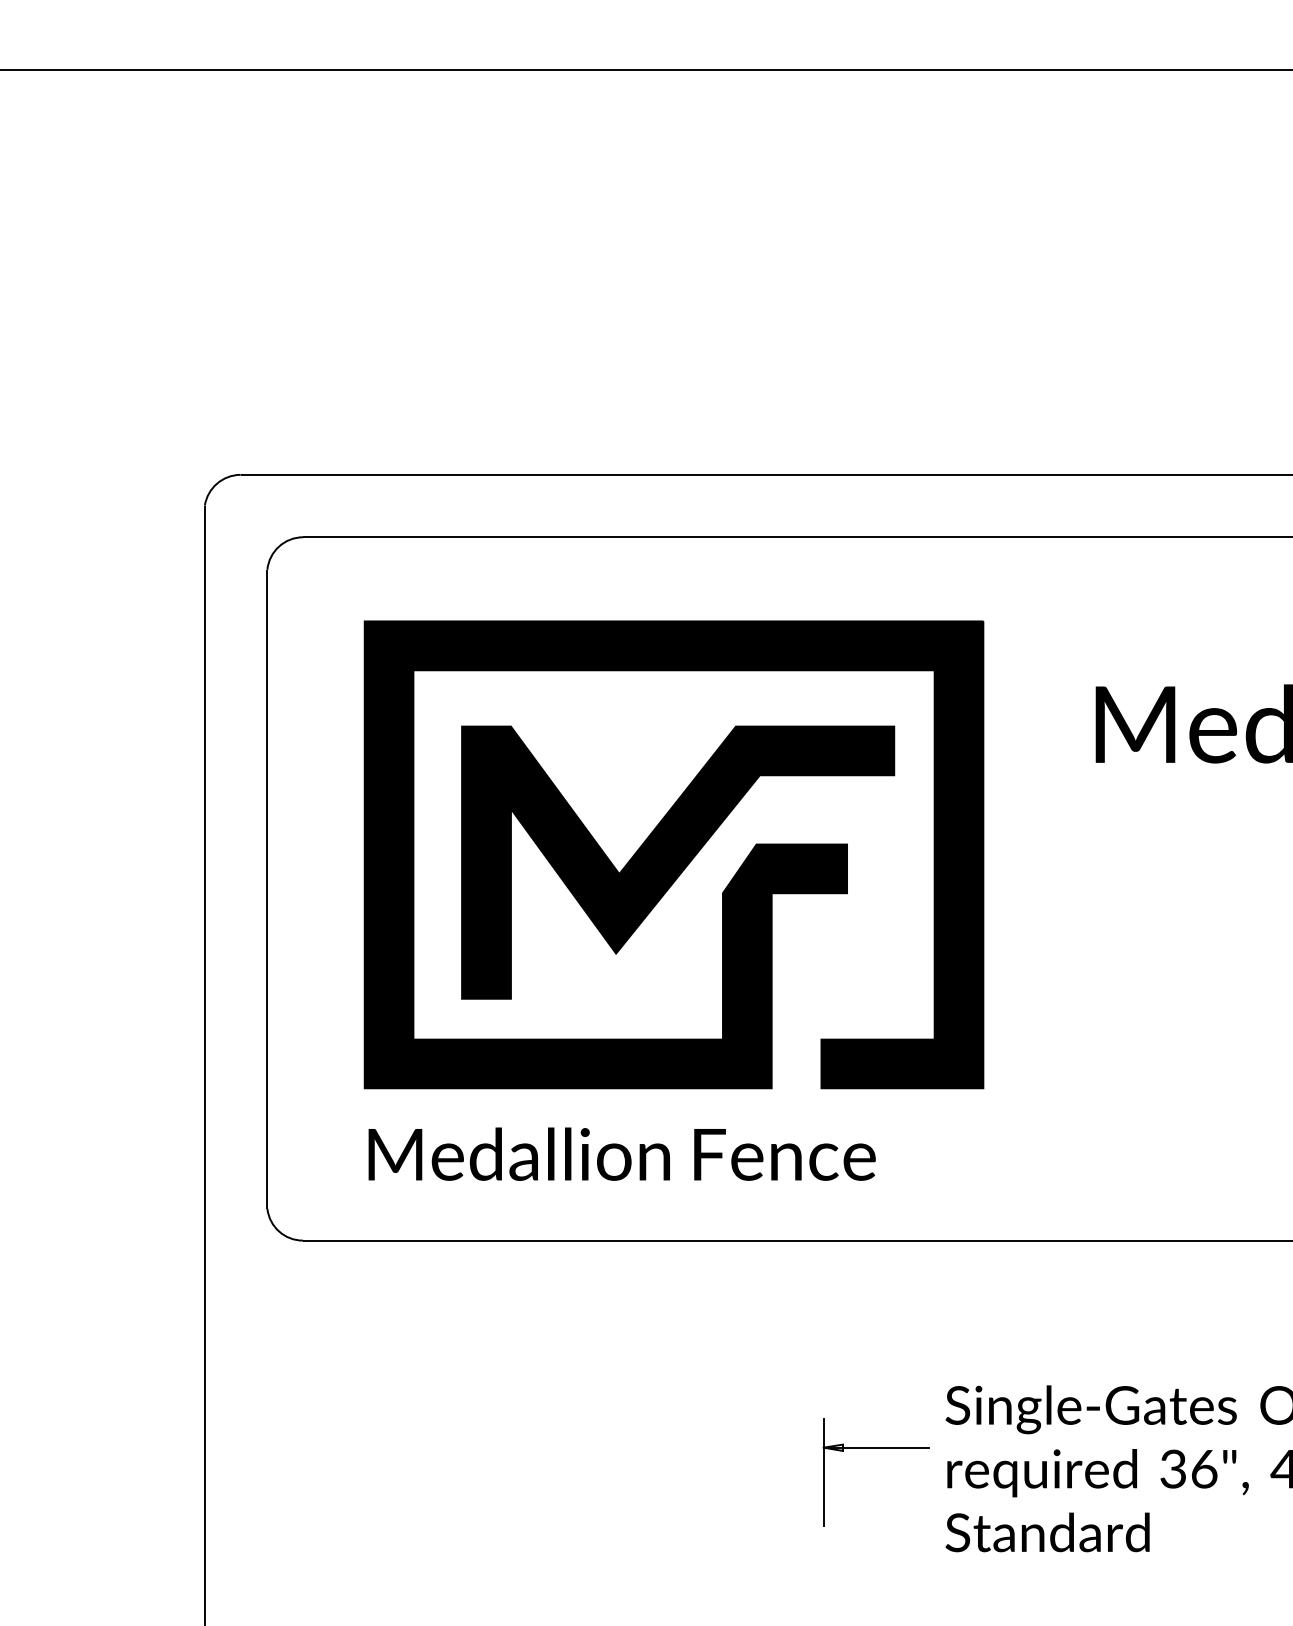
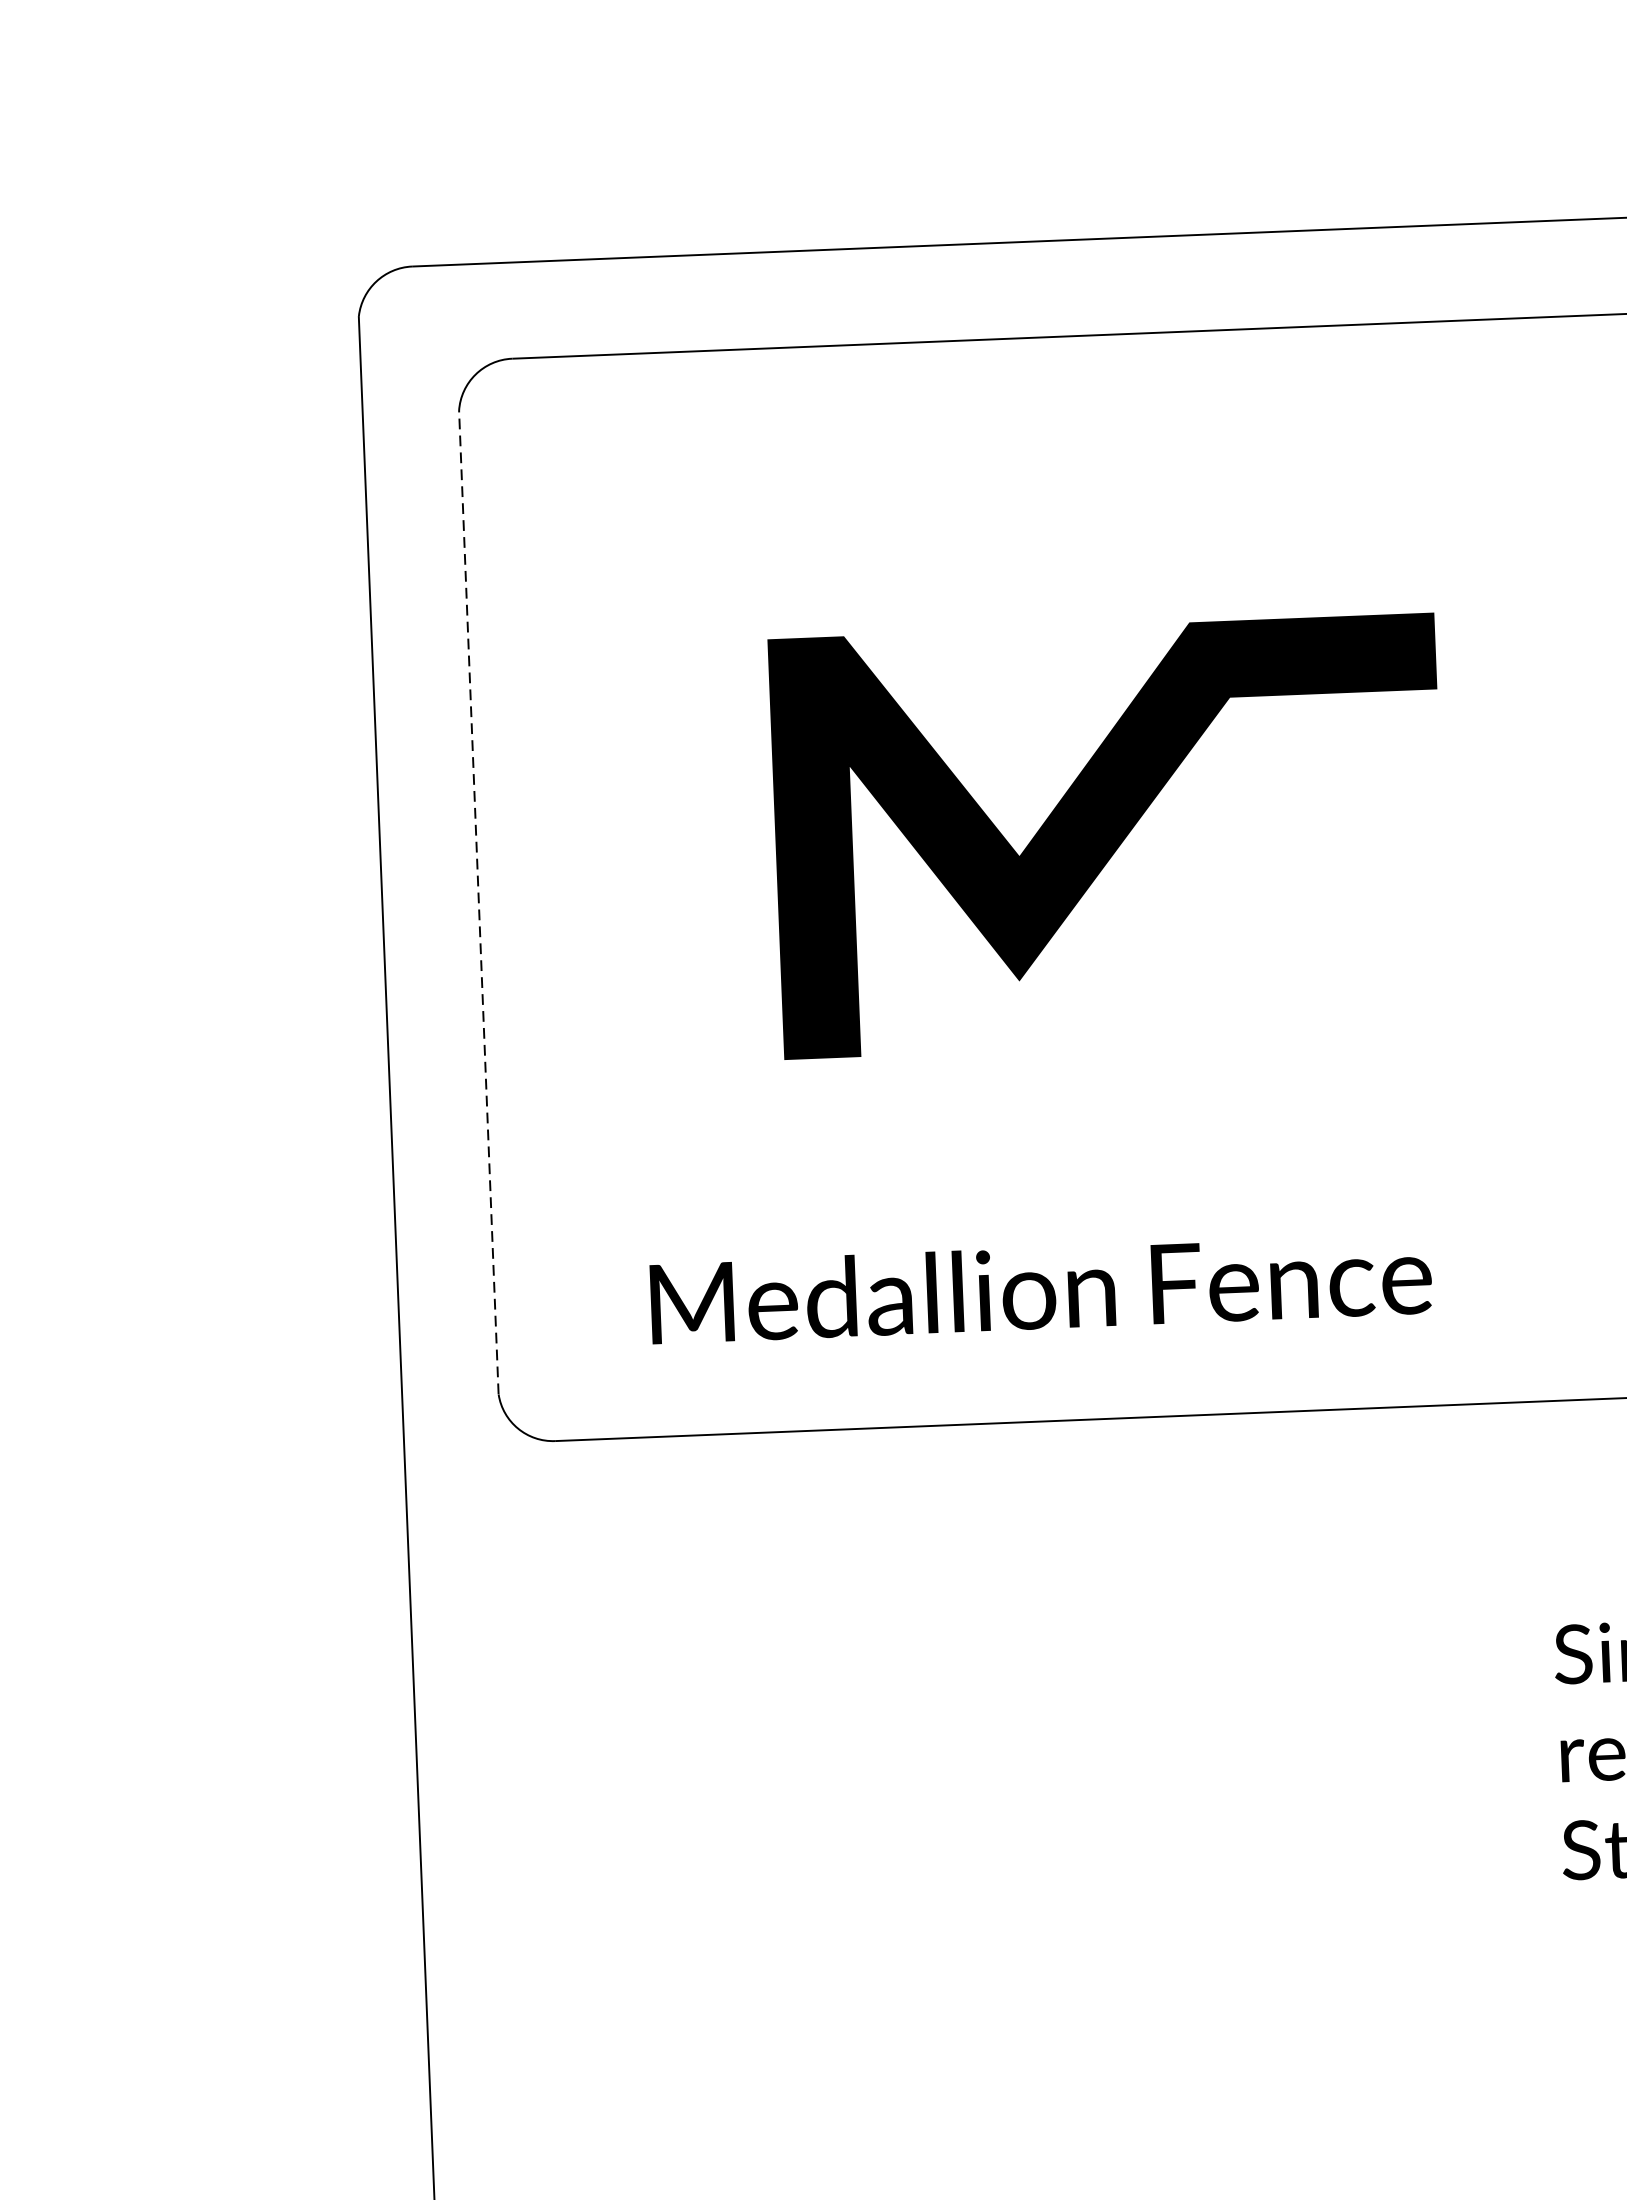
part: (725, 887) -> (1183, 871), removed
line: (267, 889) -> (479, 902), solid -> dashed
part: (875, 1448) -> (1449, 1725), removed

